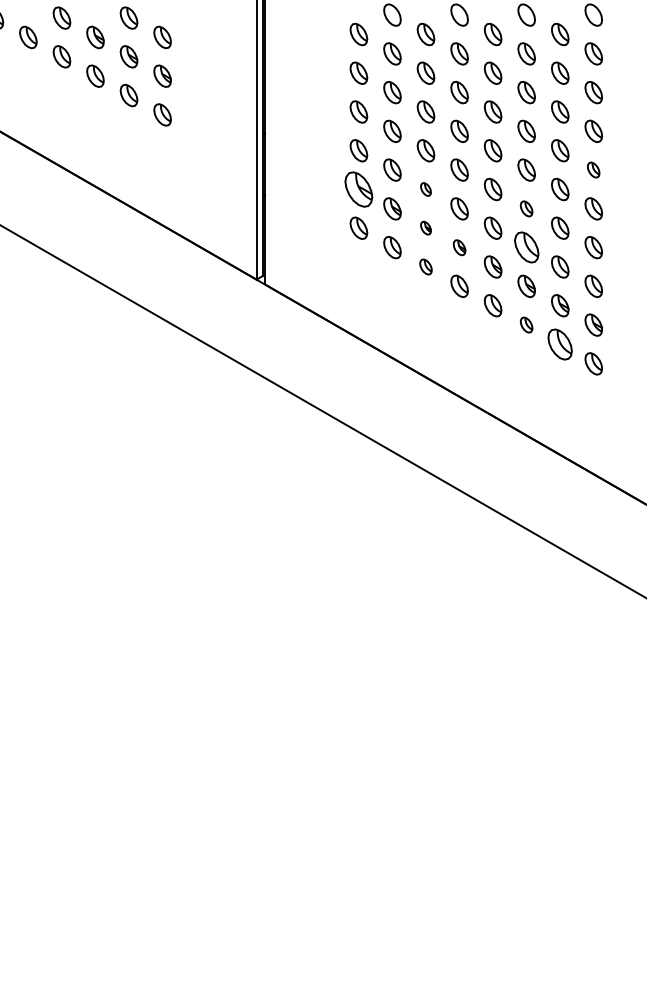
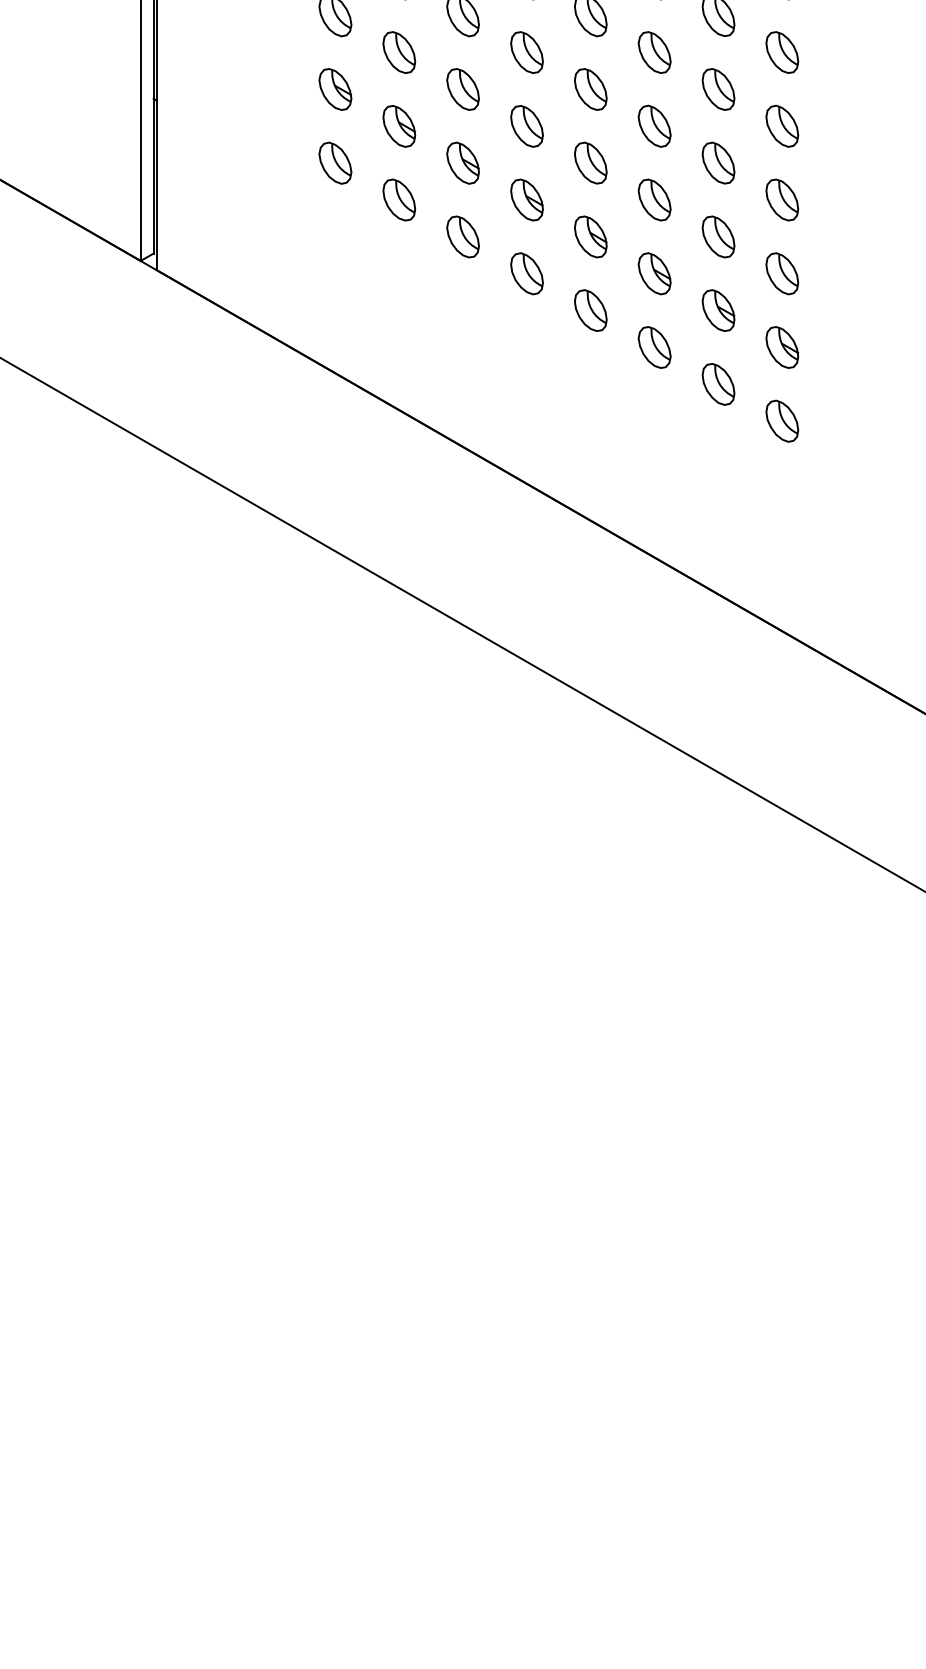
part: (593, 169) -> (781, 51), size x1.43
part: (358, 189) -> (334, 89), size x0.62
part: (425, 189) -> (462, 89), size x1.67
part: (526, 208) -> (654, 125), size x1.43
part: (425, 227) -> (462, 161), size x1.67
part: (459, 247) -> (526, 199), size x1.43
part: (526, 247) -> (654, 199), size x0.71
part: (425, 266) -> (462, 235), size x1.43
part: (526, 324) -> (654, 346), size x1.43
part: (560, 344) -> (719, 384), size x0.71

